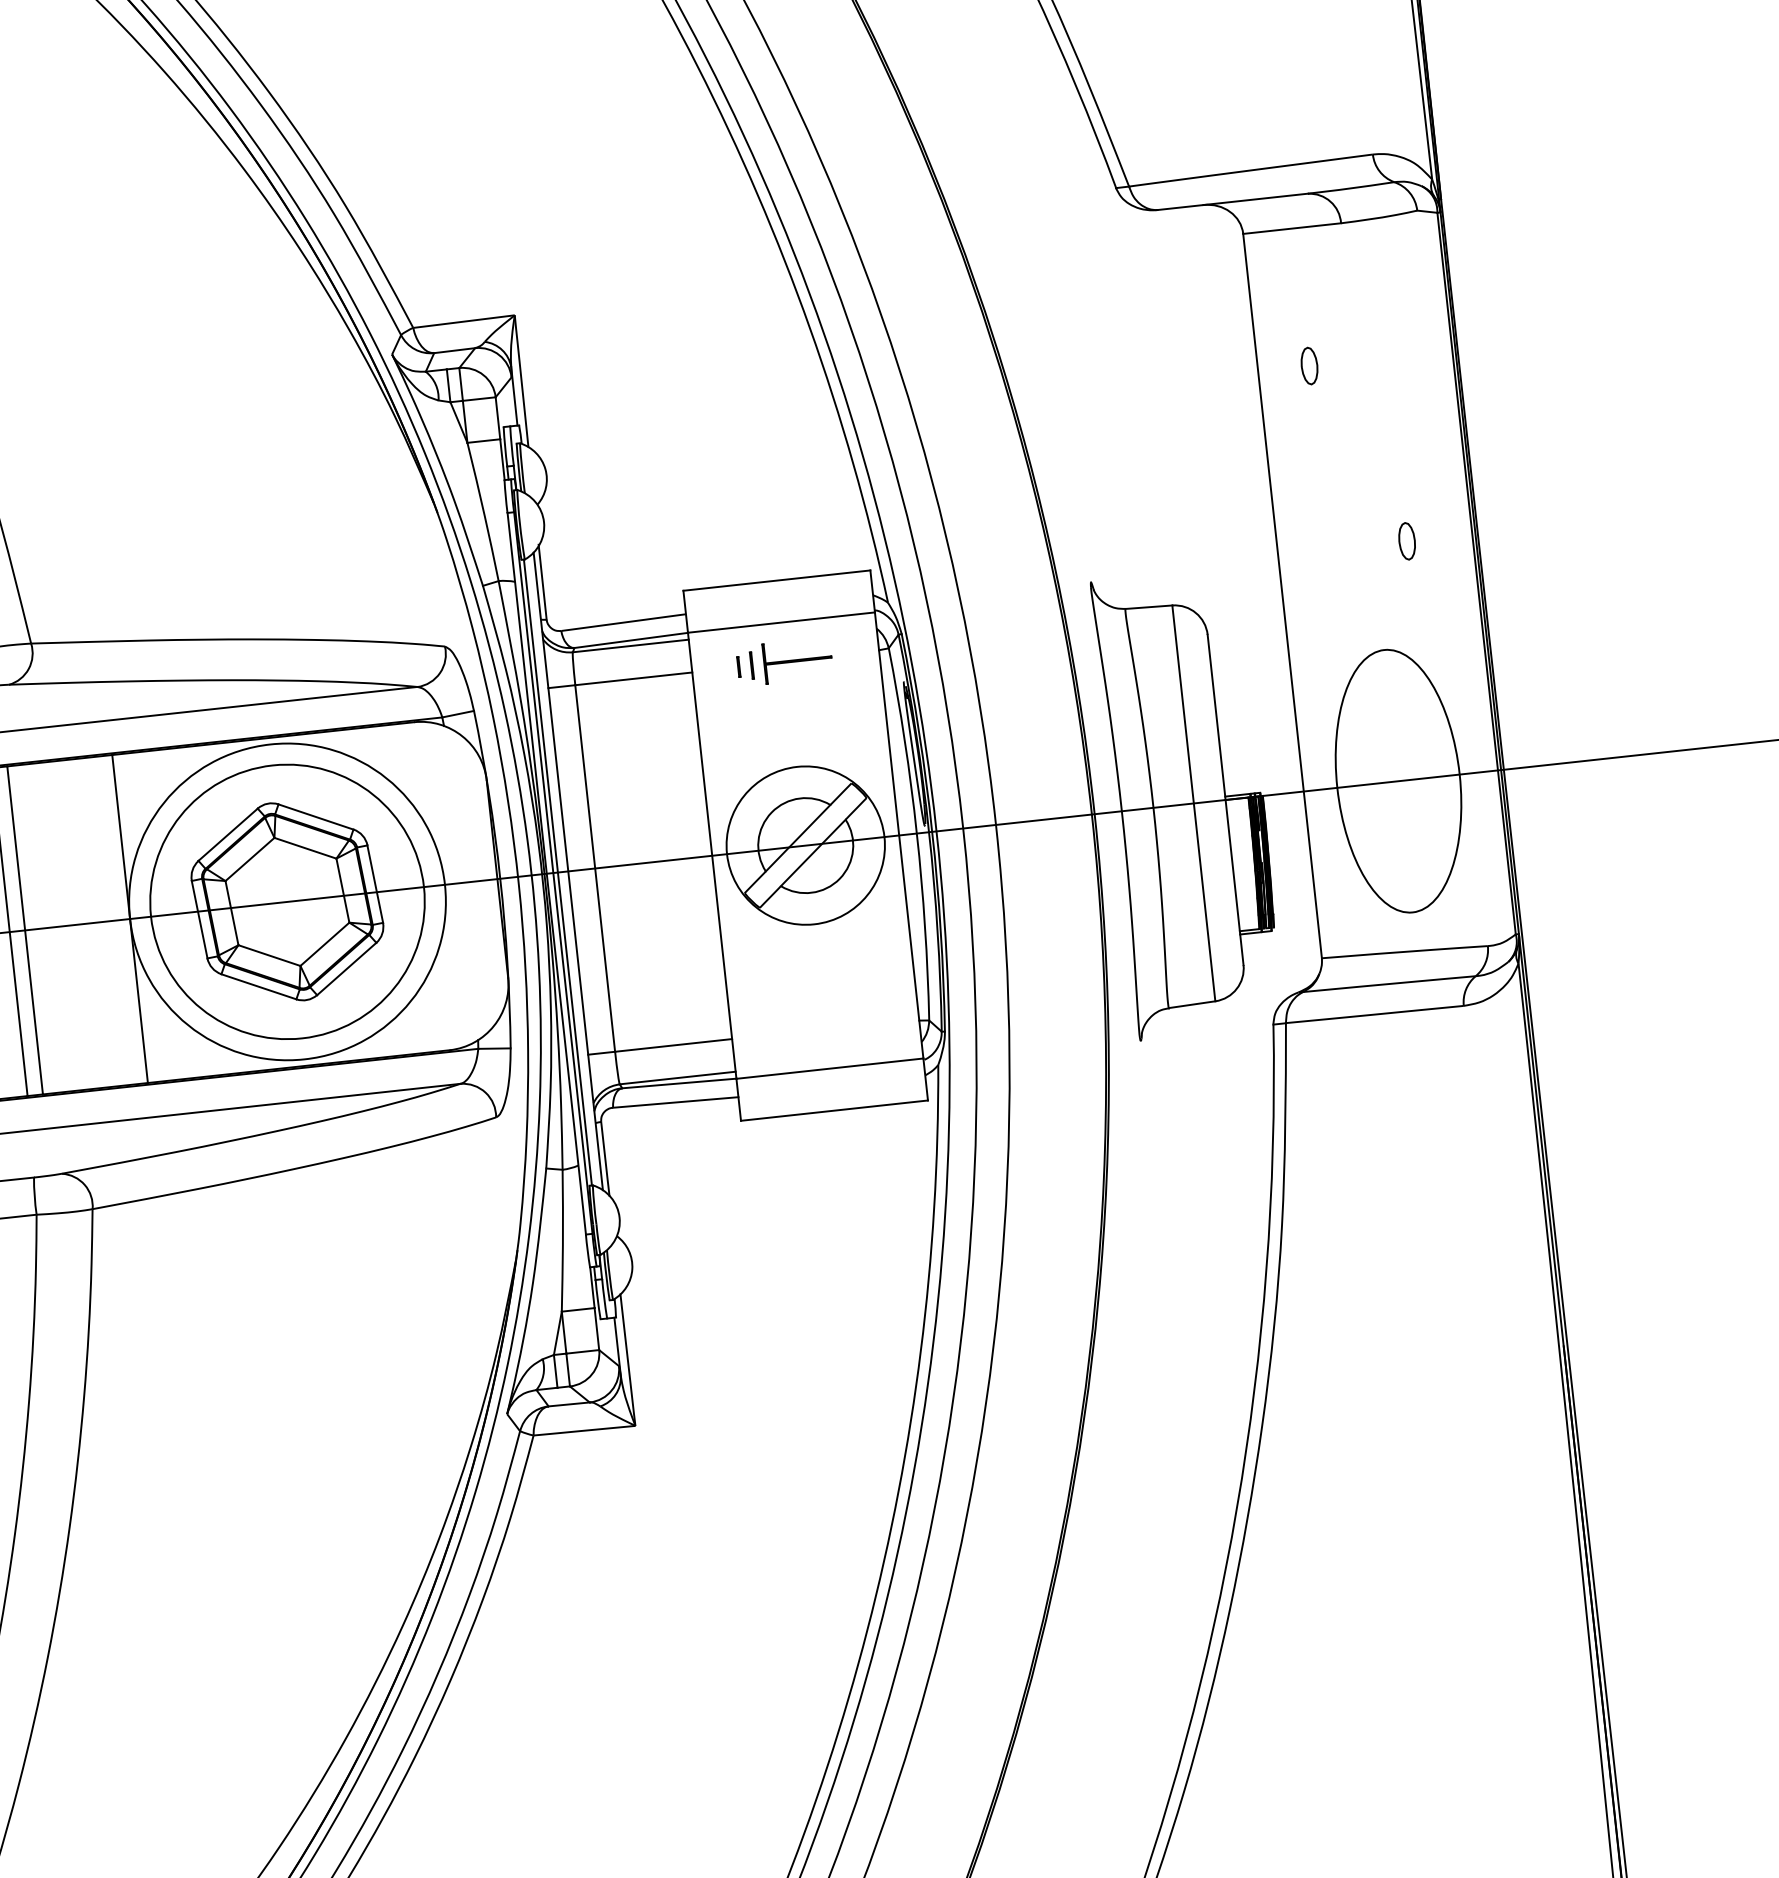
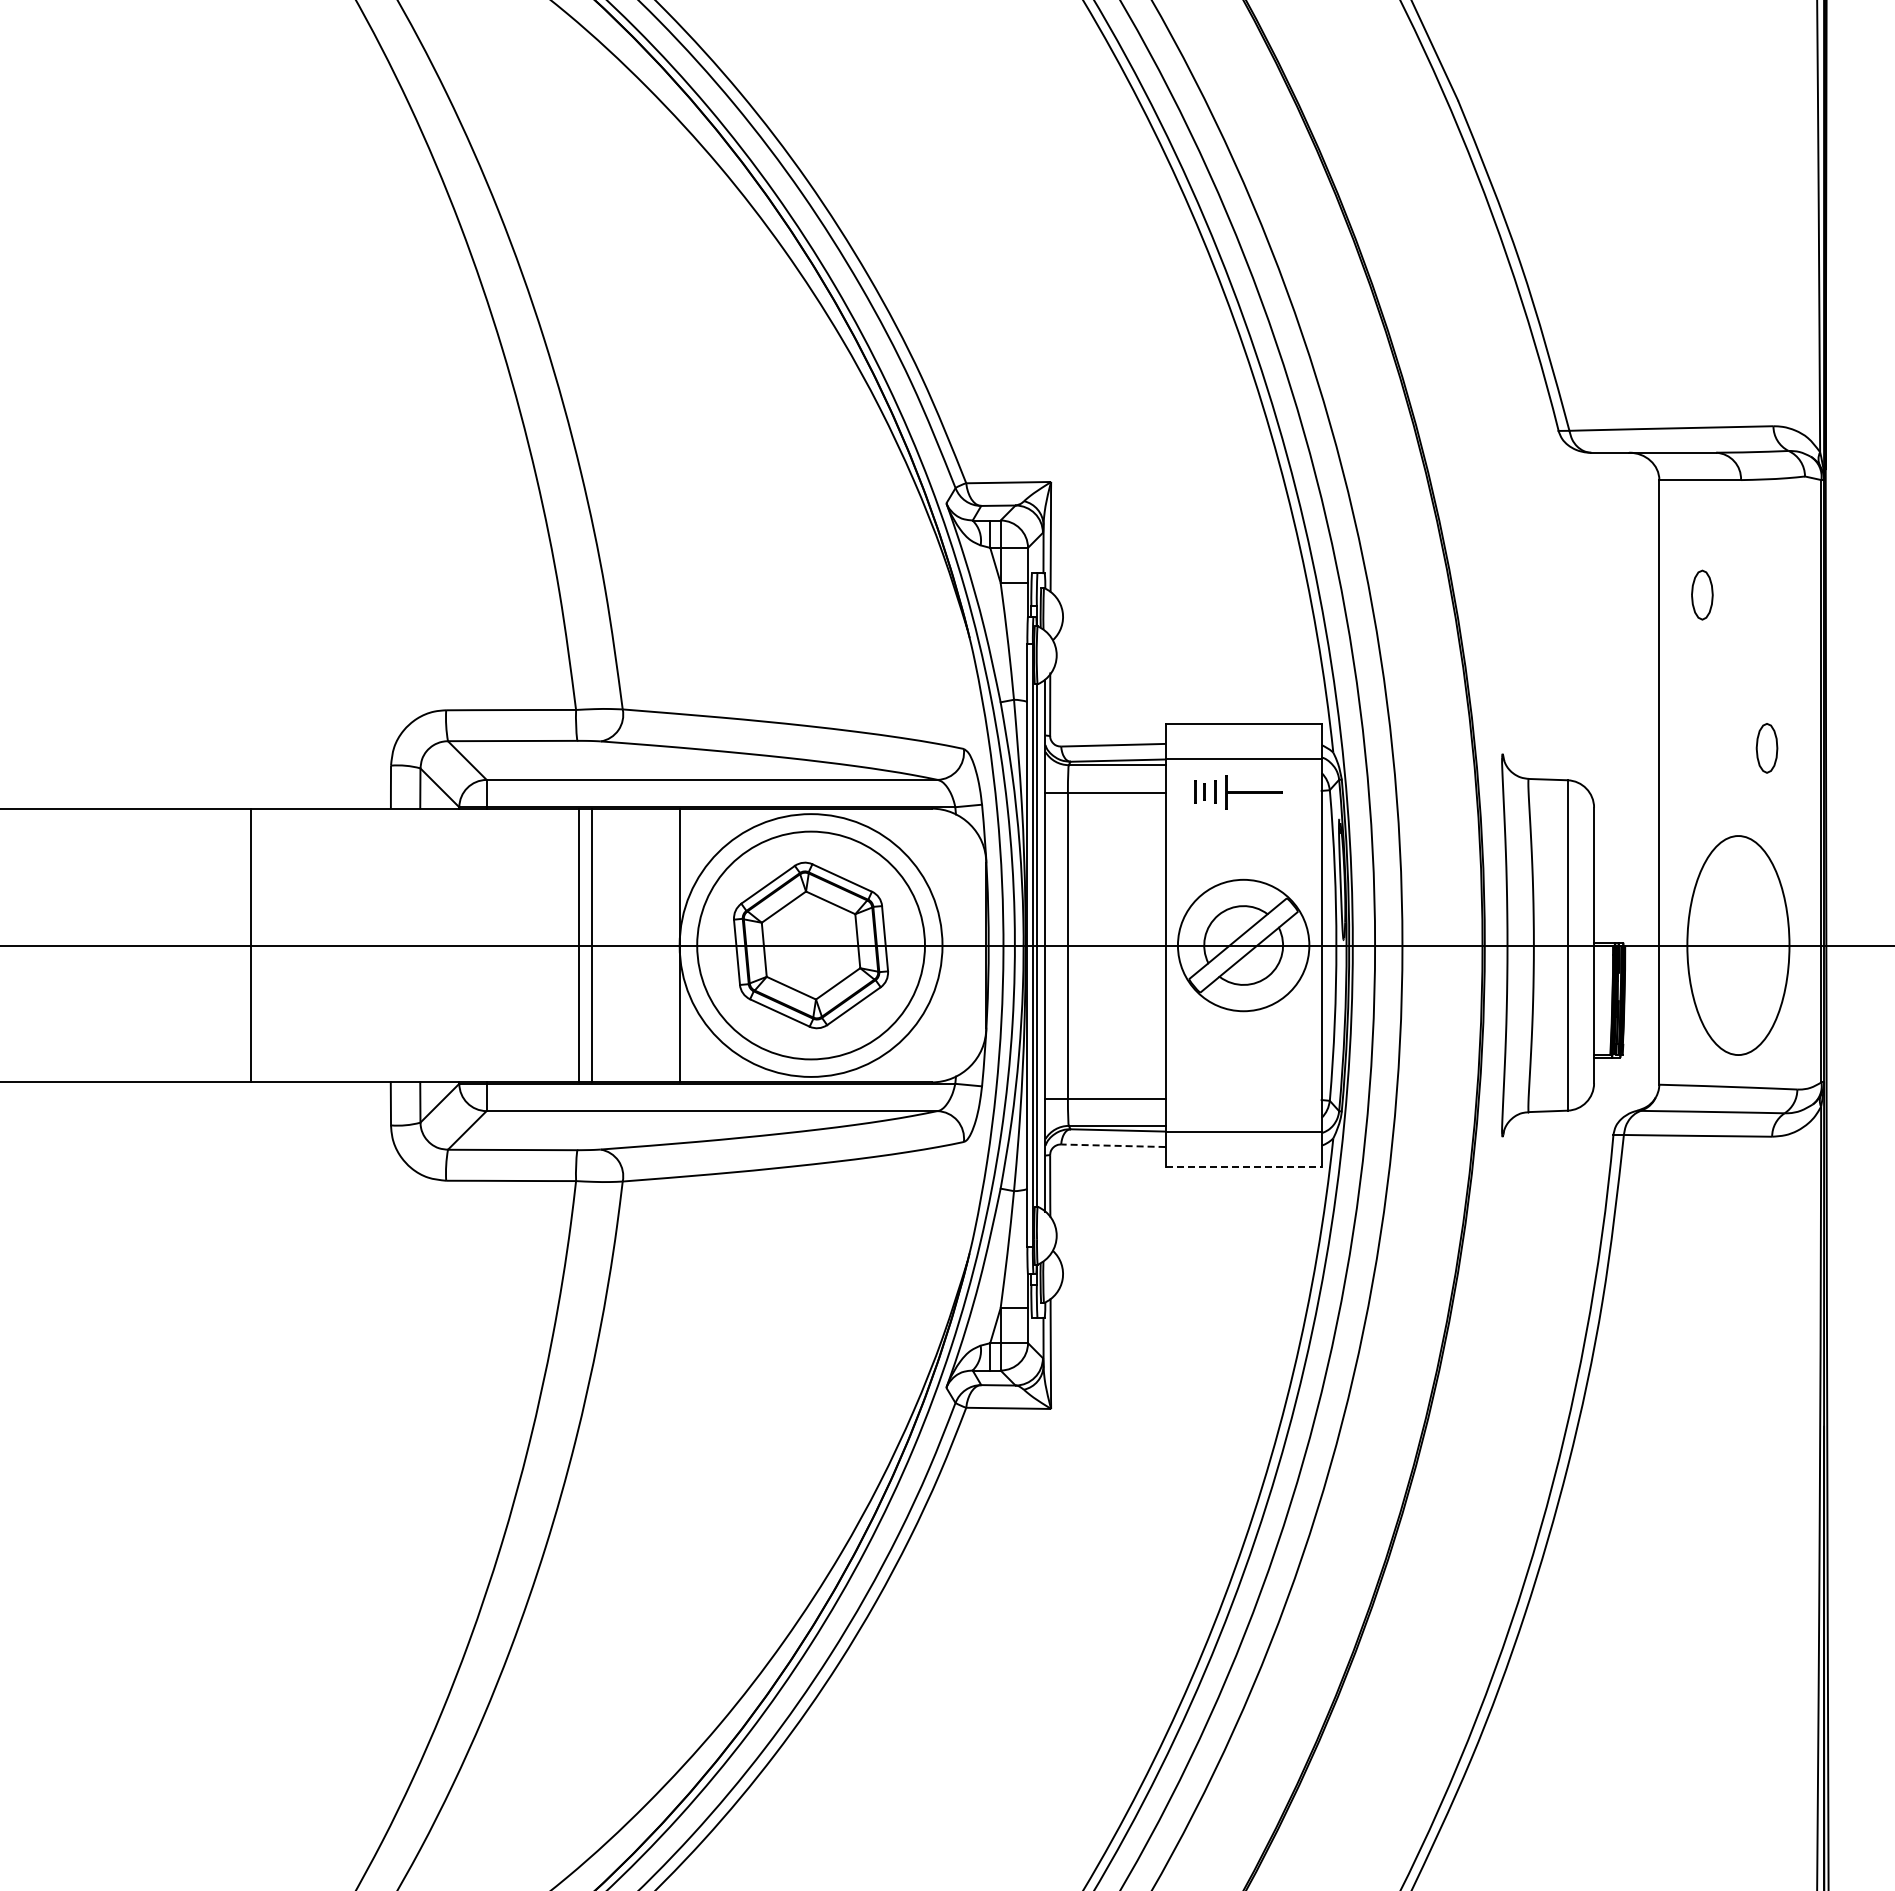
part: (1308, 365) -> (1701, 594), size x1.6
part: (1406, 541) -> (1766, 748), size x1.6
line: (728, 667) -> (1195, 791), added
line: (674, 1102) -> (1112, 1145), solid -> dashed
line: (835, 1110) -> (1244, 1166), solid -> dashed

